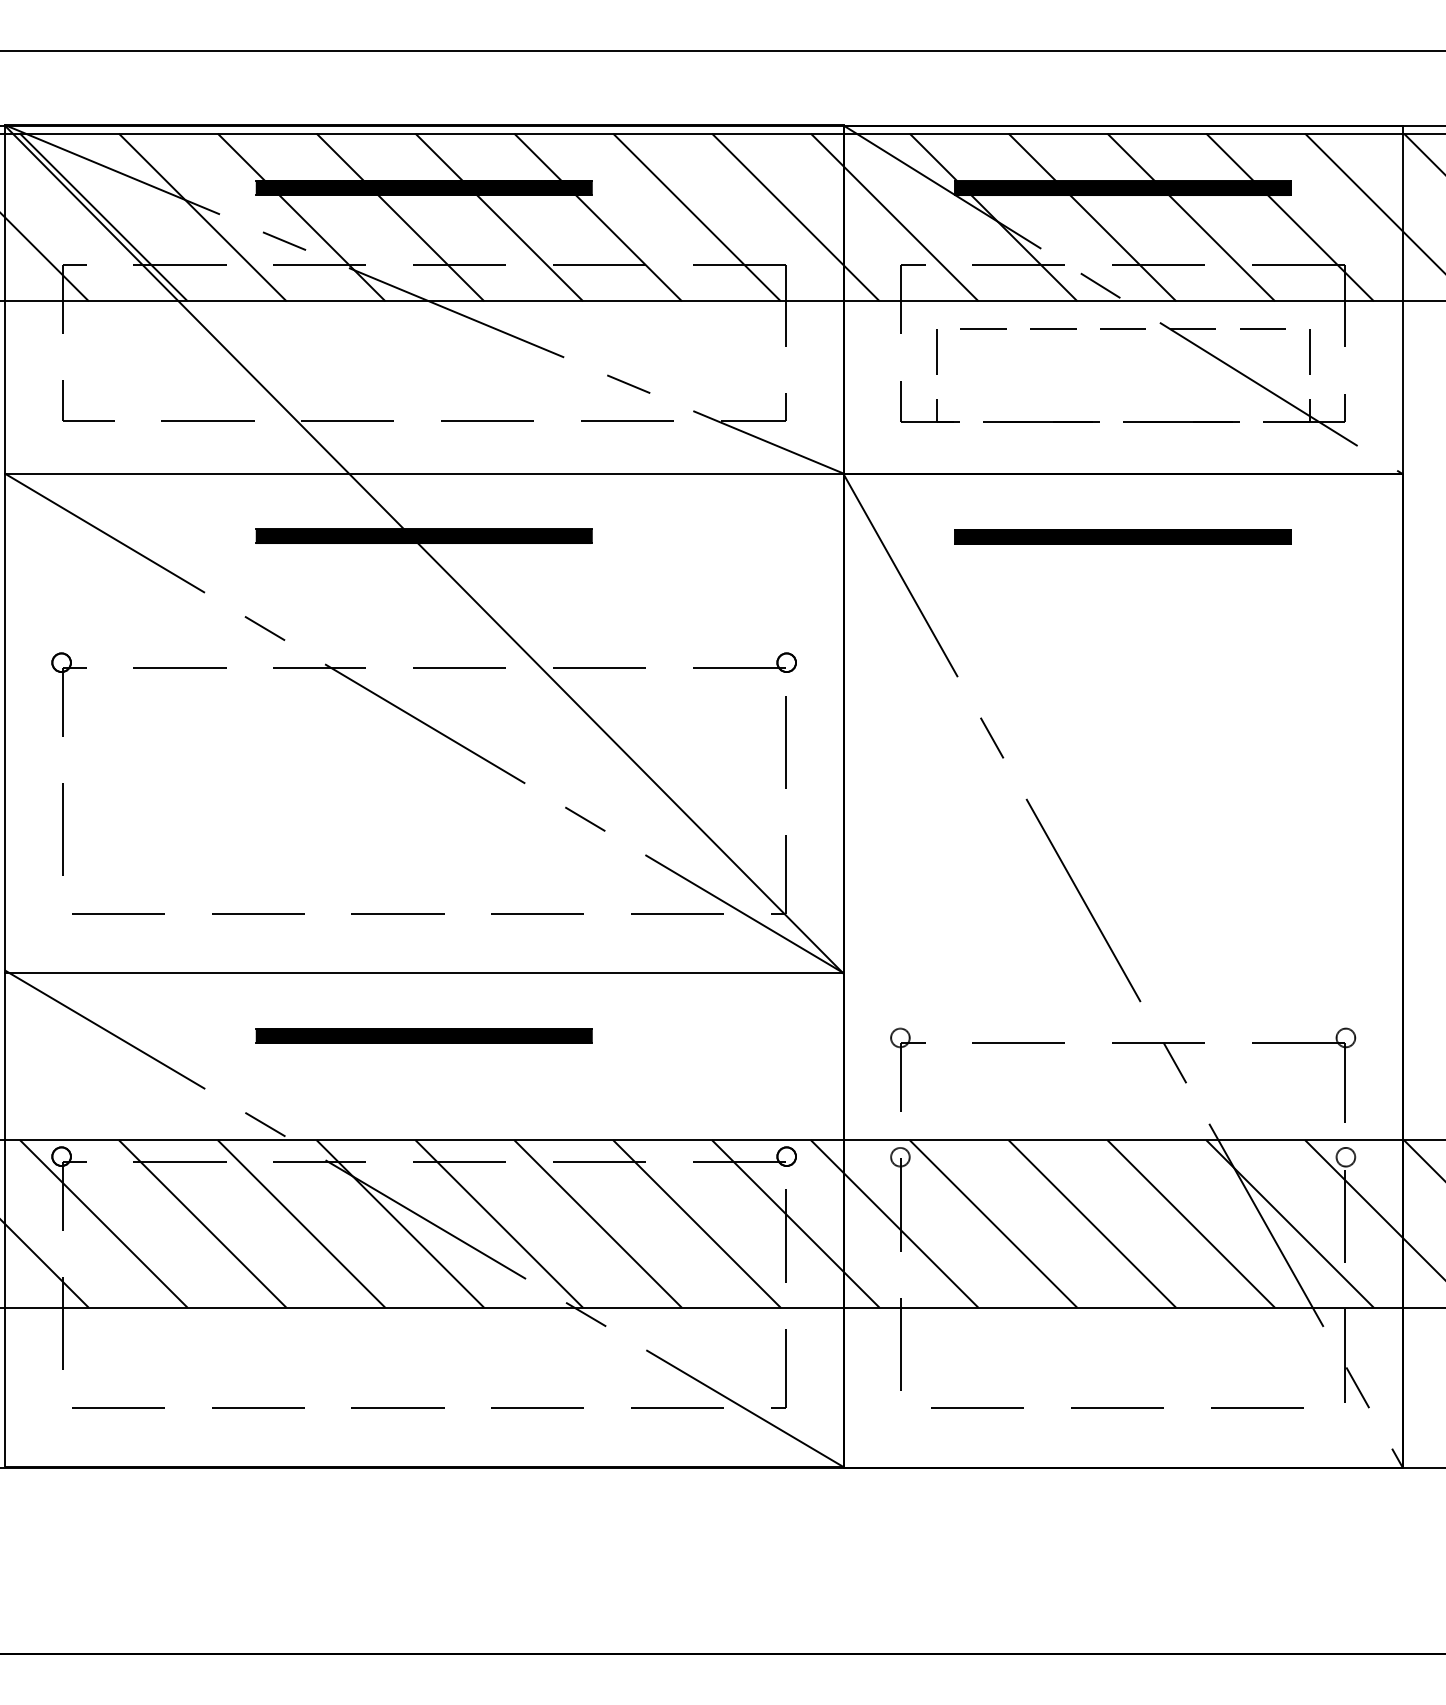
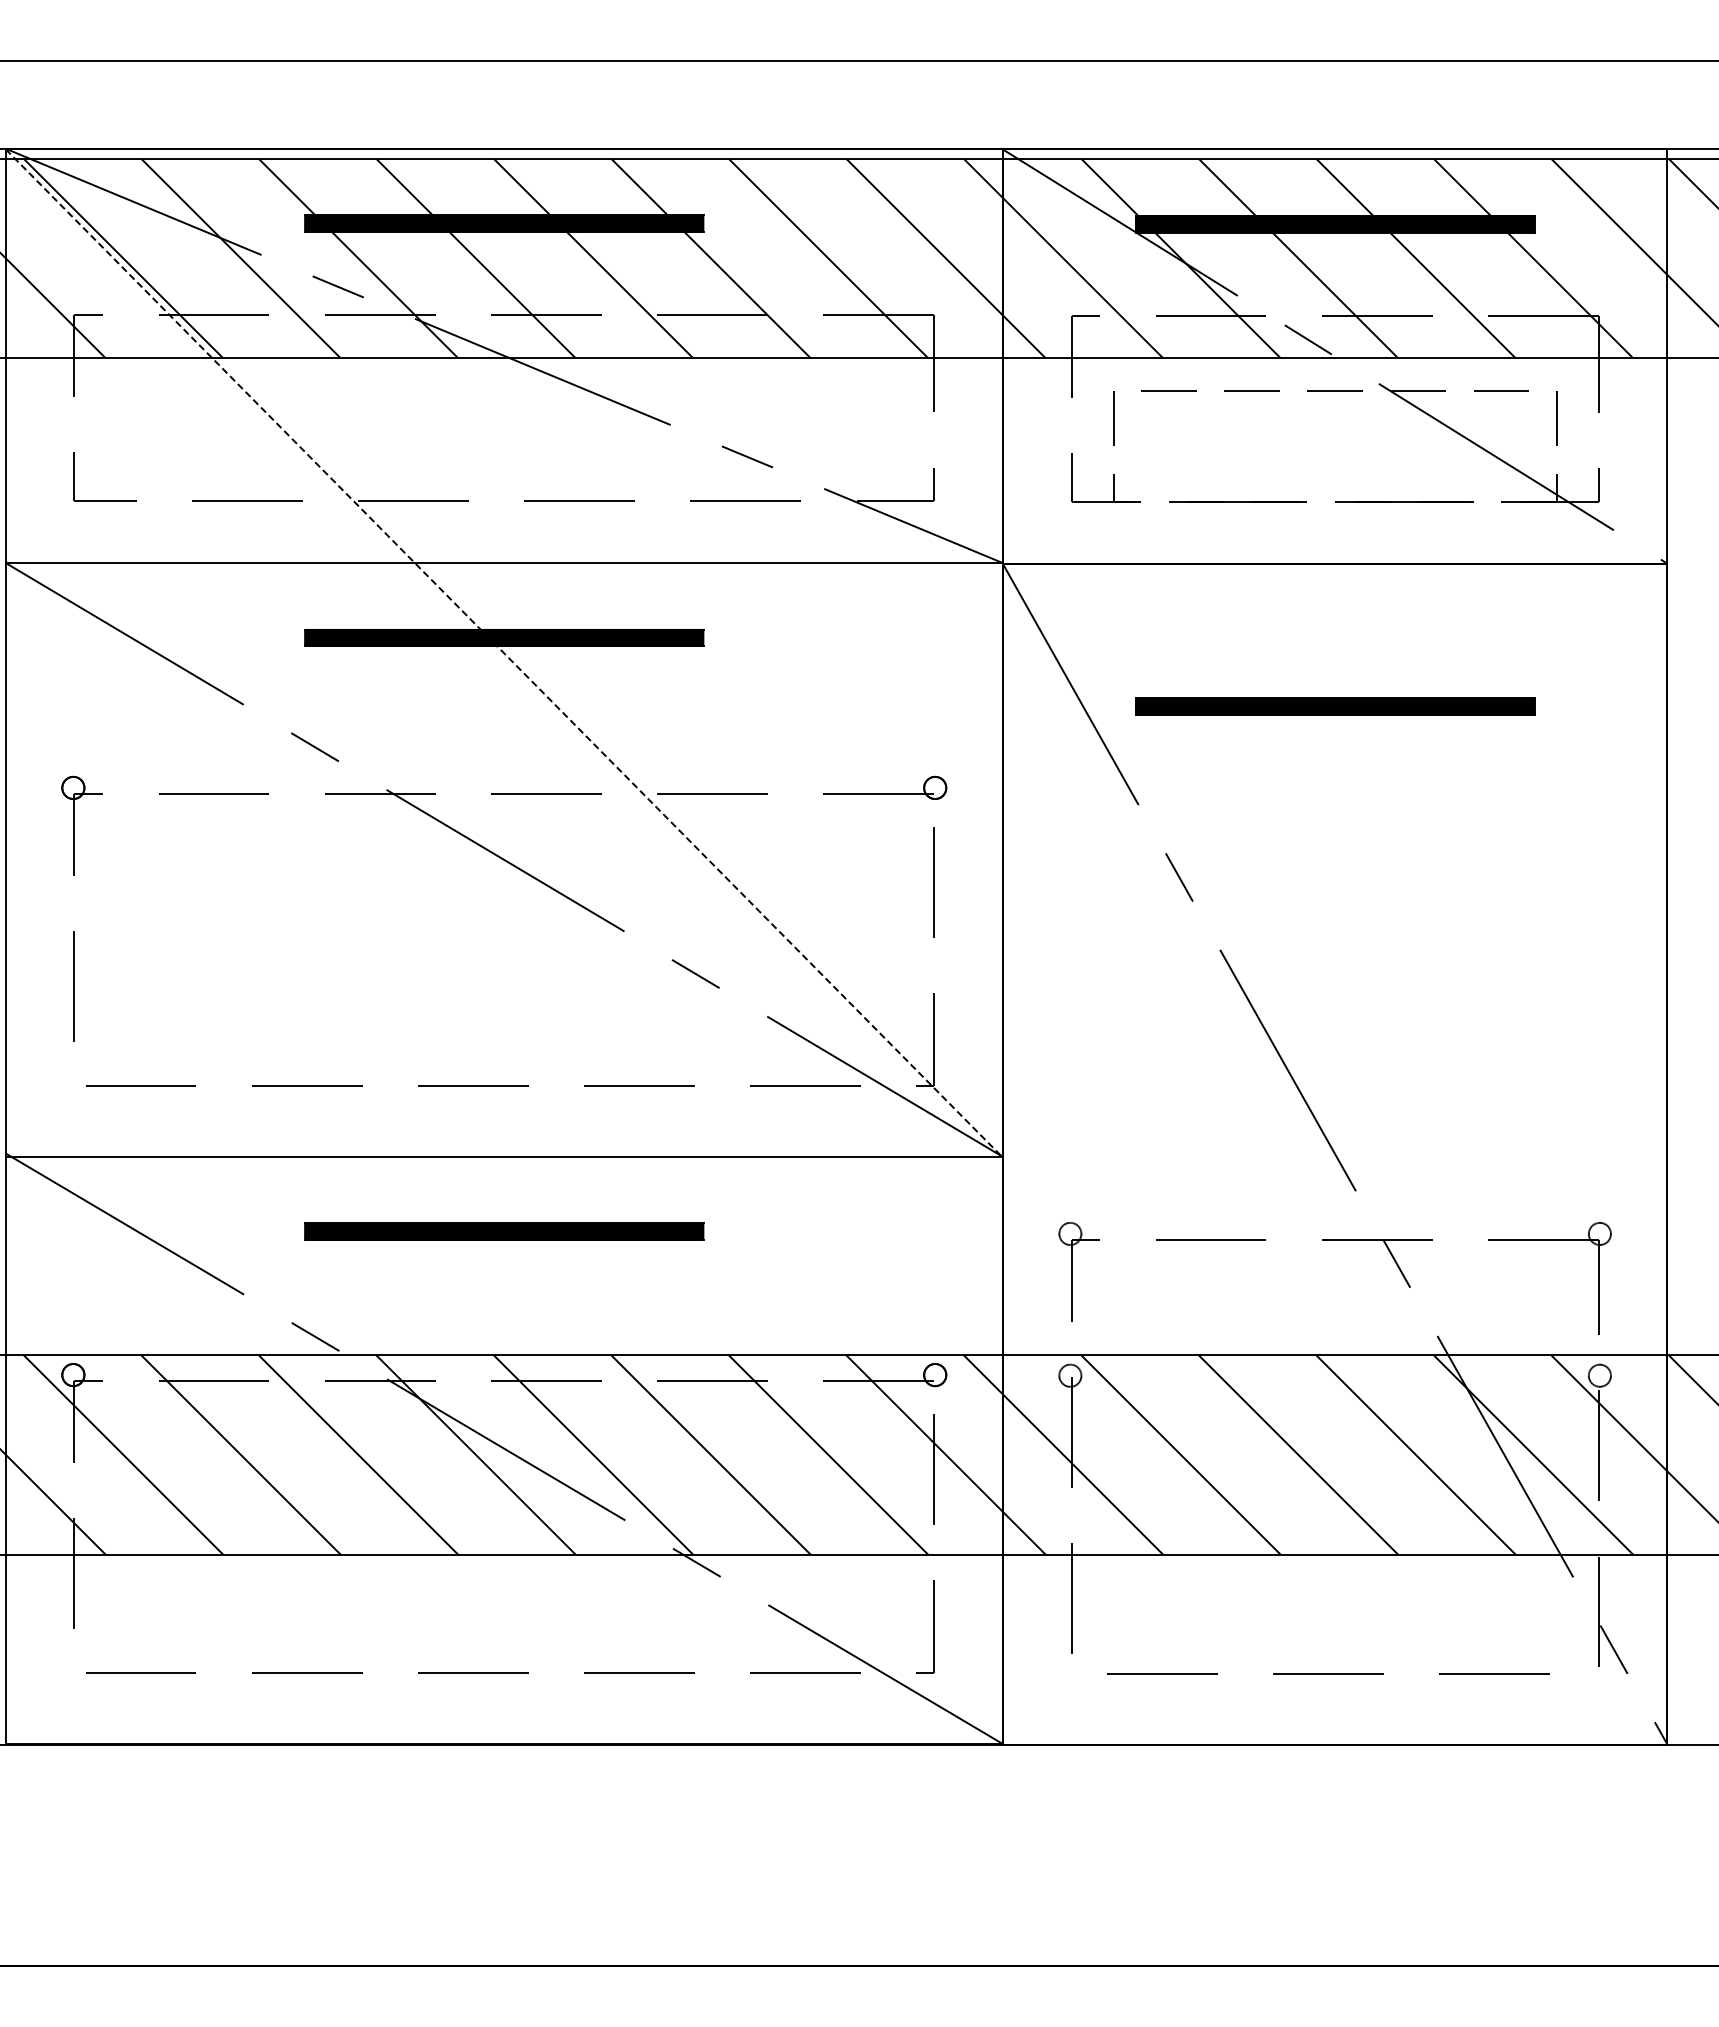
part: (1123, 537) -> (1335, 706), moved
line: (424, 549) -> (504, 653), solid -> dashed

